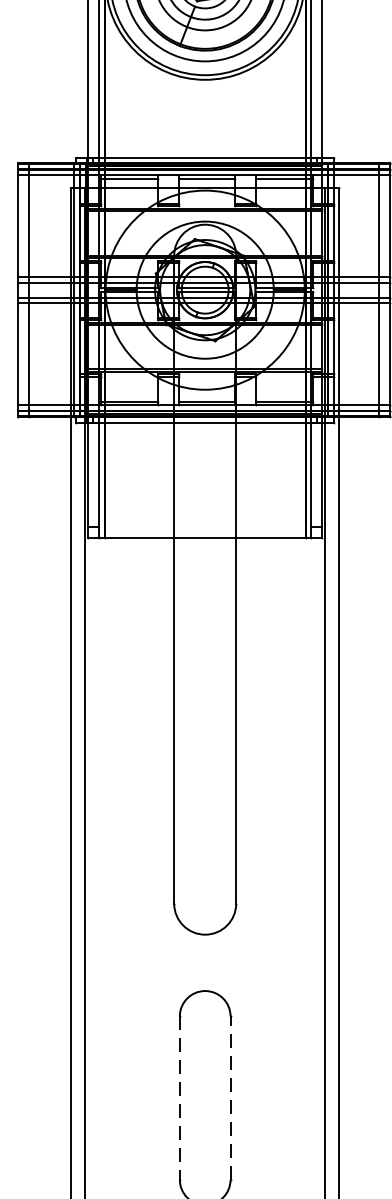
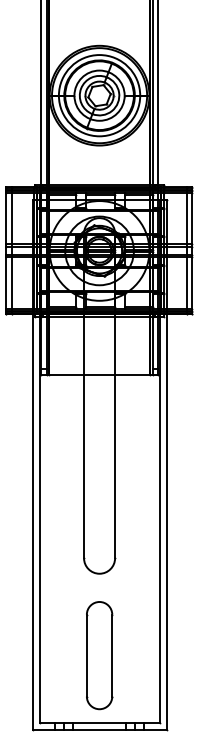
line: (179, 1097) -> (86, 655), dashed -> solid
line: (231, 1097) -> (112, 655), dashed -> solid

